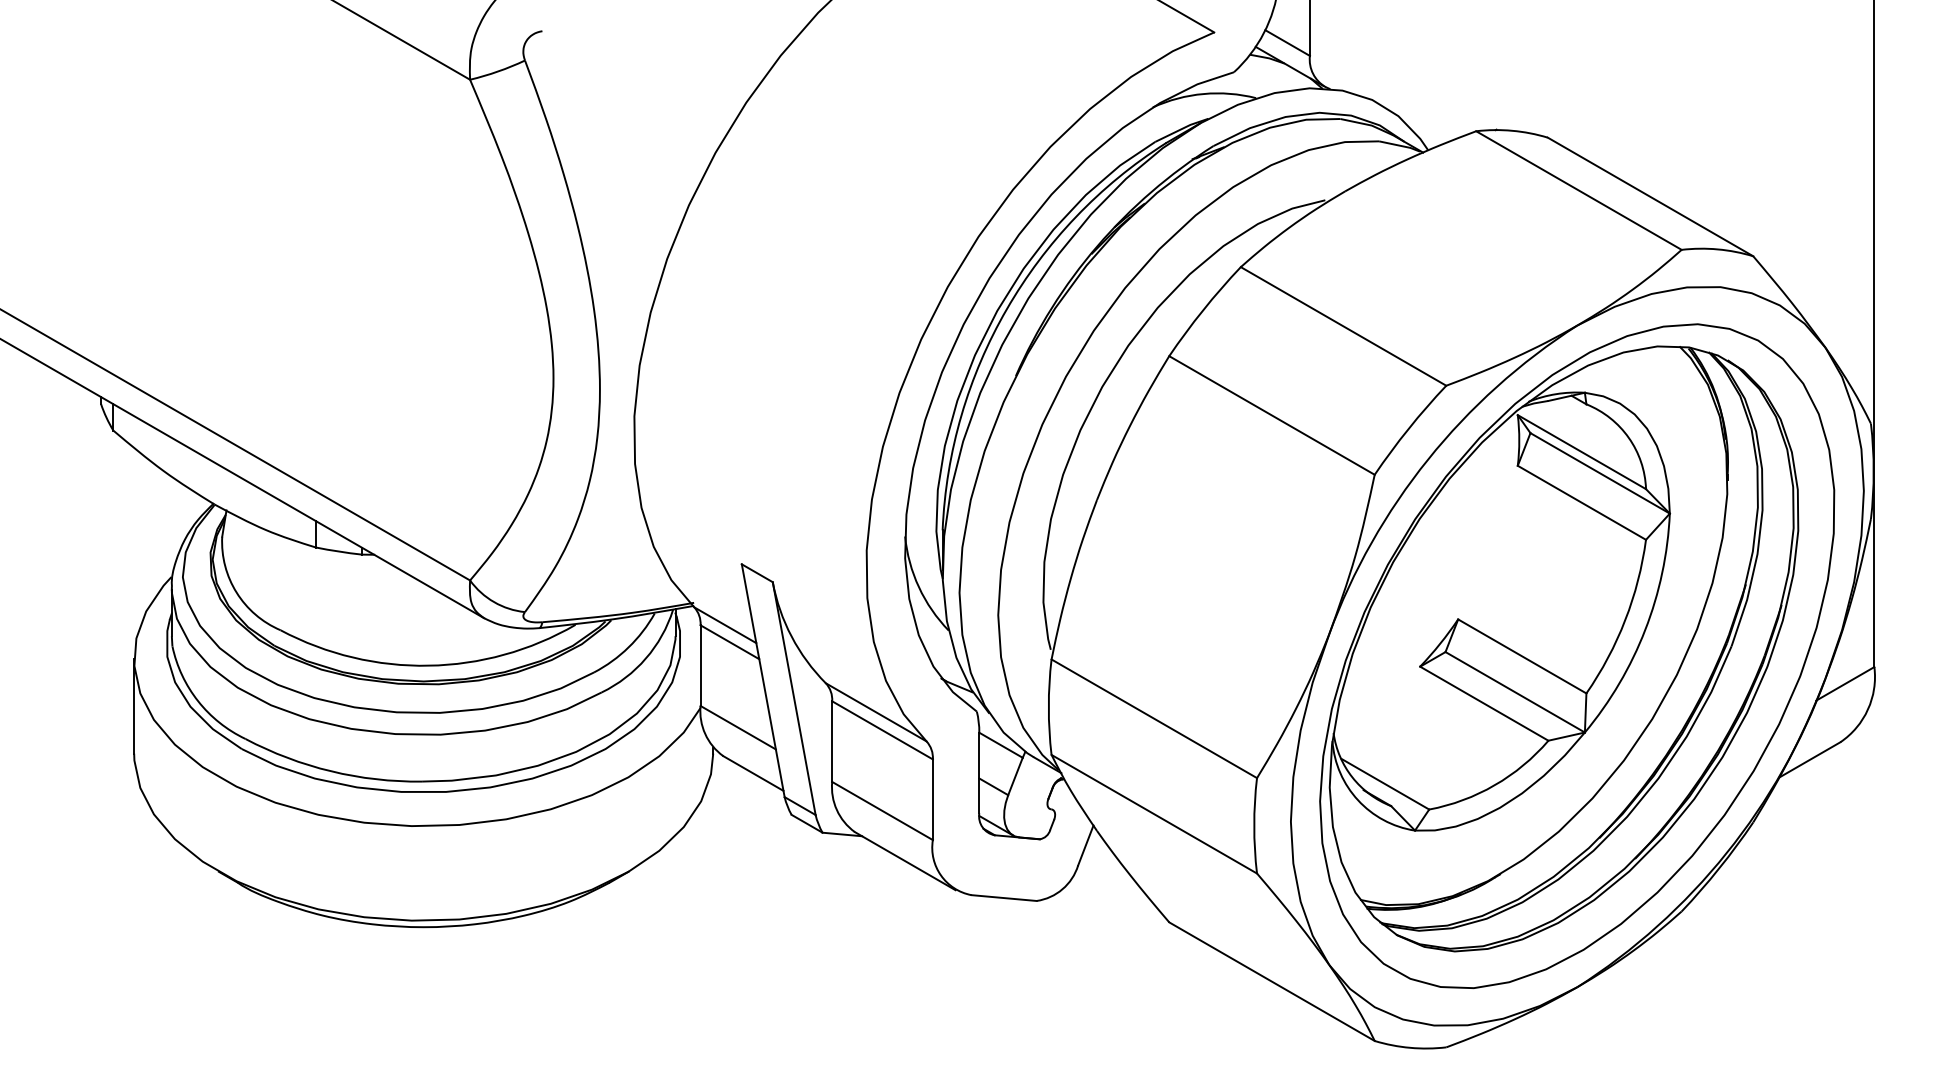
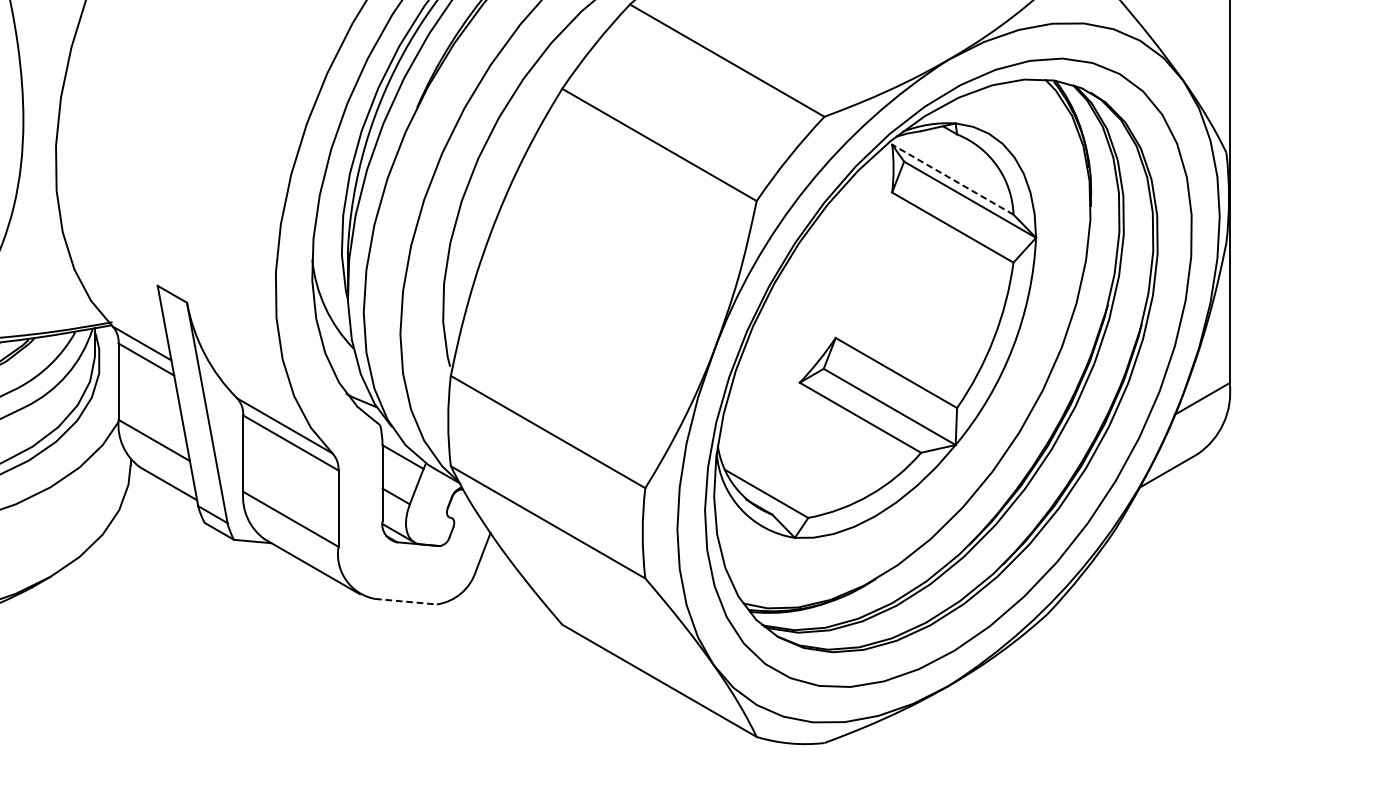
line: (1581, 451) -> (952, 179), solid -> dashed
line: (1004, 898) -> (406, 602), solid -> dashed

